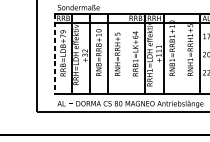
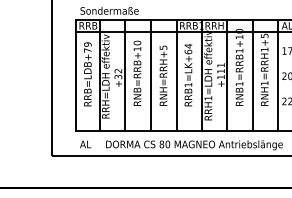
line: (127, 53) -> (177, 74), added
line: (181, 53) -> (252, 74), added
line: (54, 54) -> (75, 75), dashed -> solid

